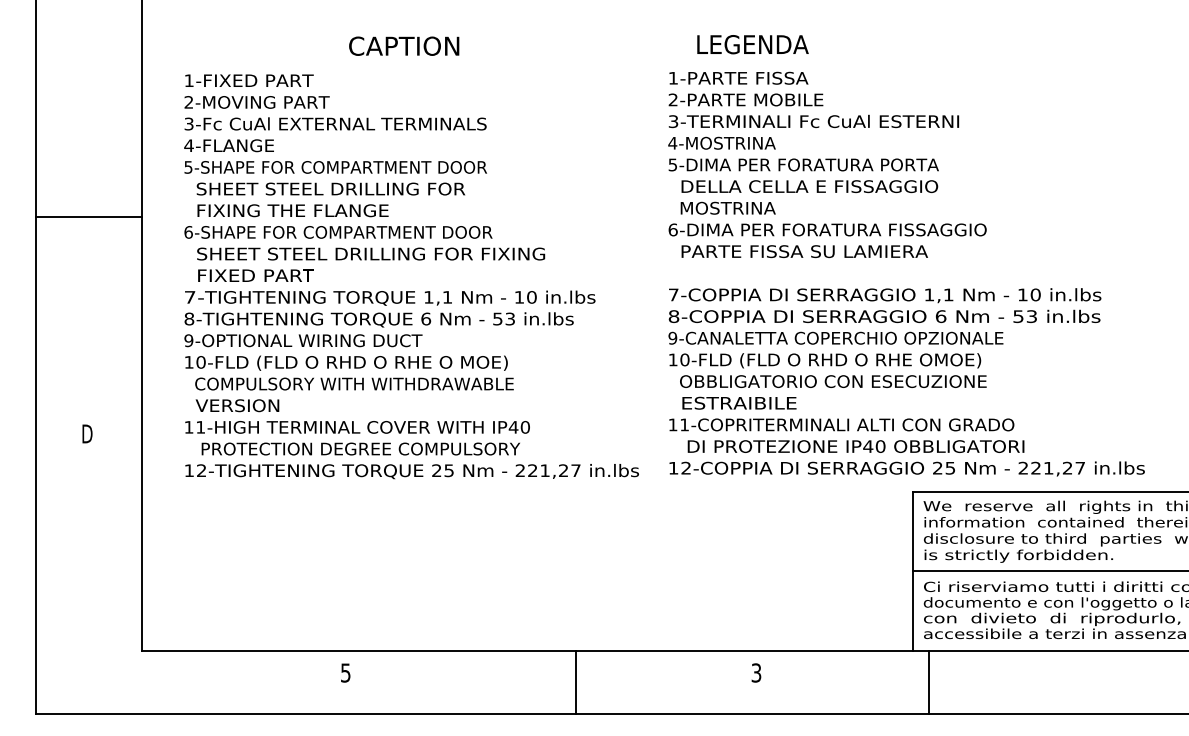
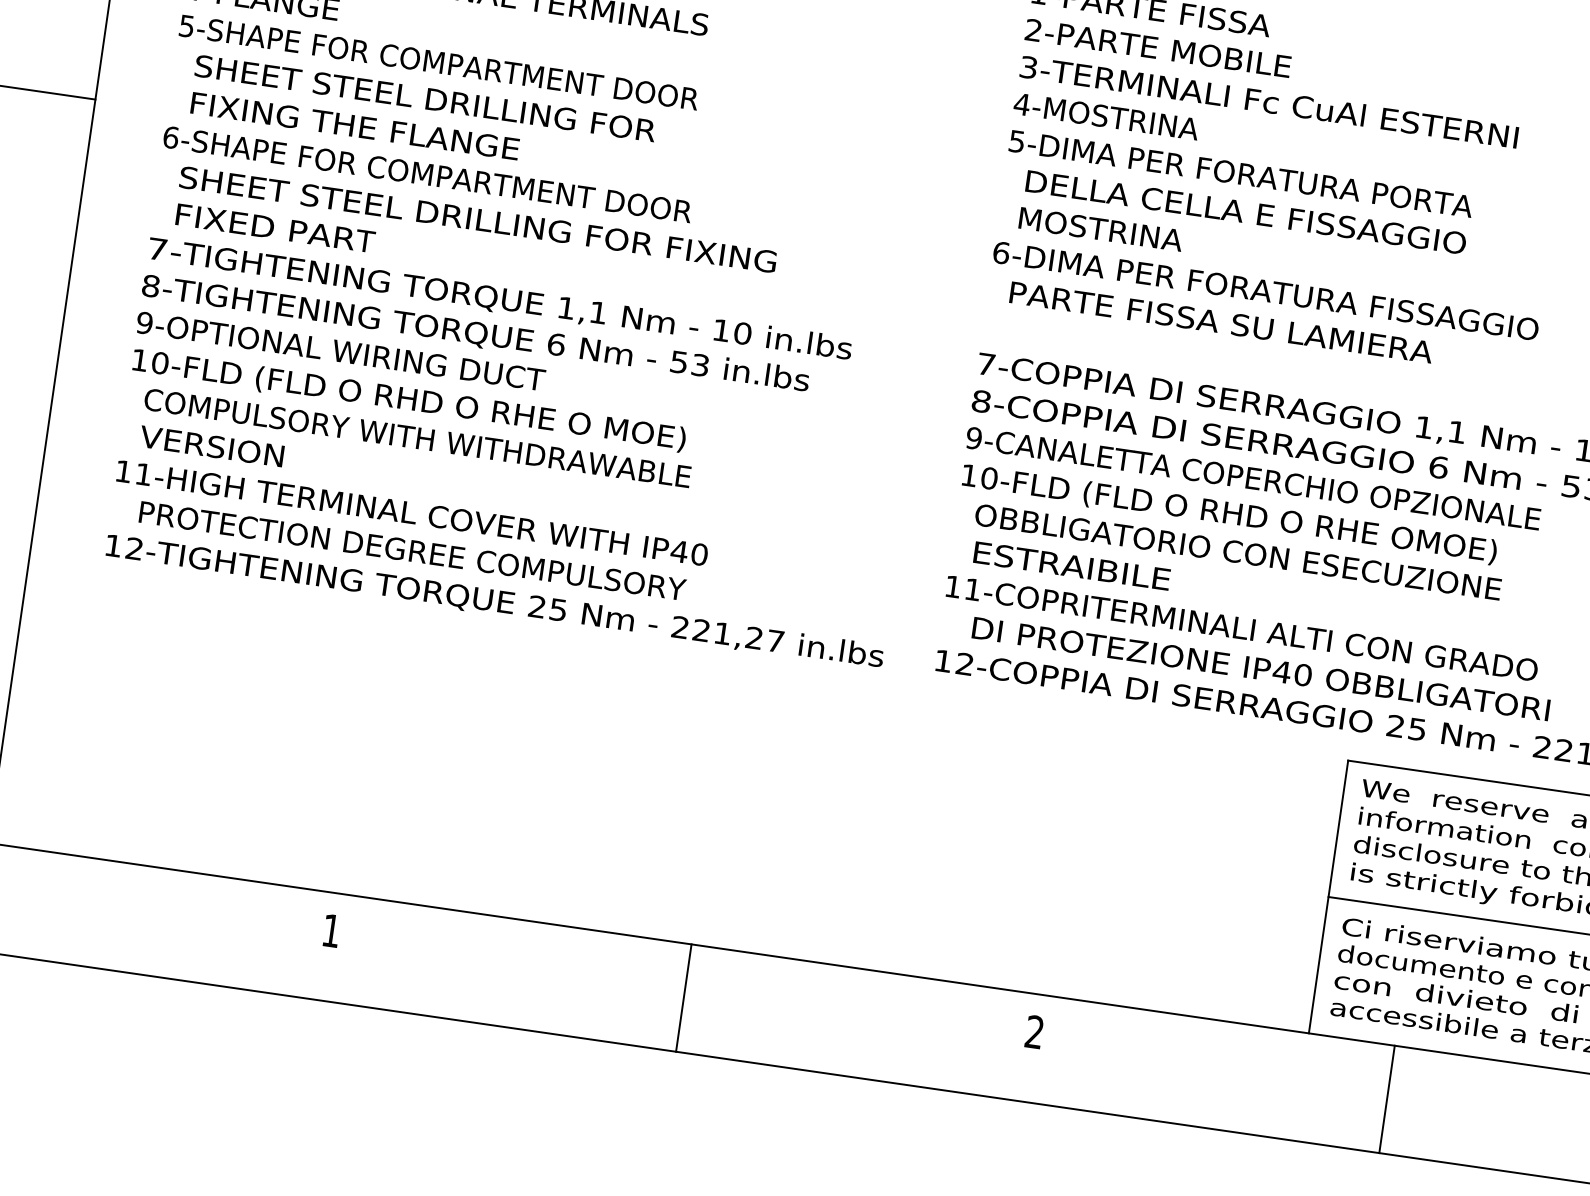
text: (345, 672) -> (331, 929), 5 -> 1
text: (756, 672) -> (1034, 1031), 3 -> 2
line: (575, 682) -> (683, 998), moved
line: (928, 682) -> (1386, 1099), moved

